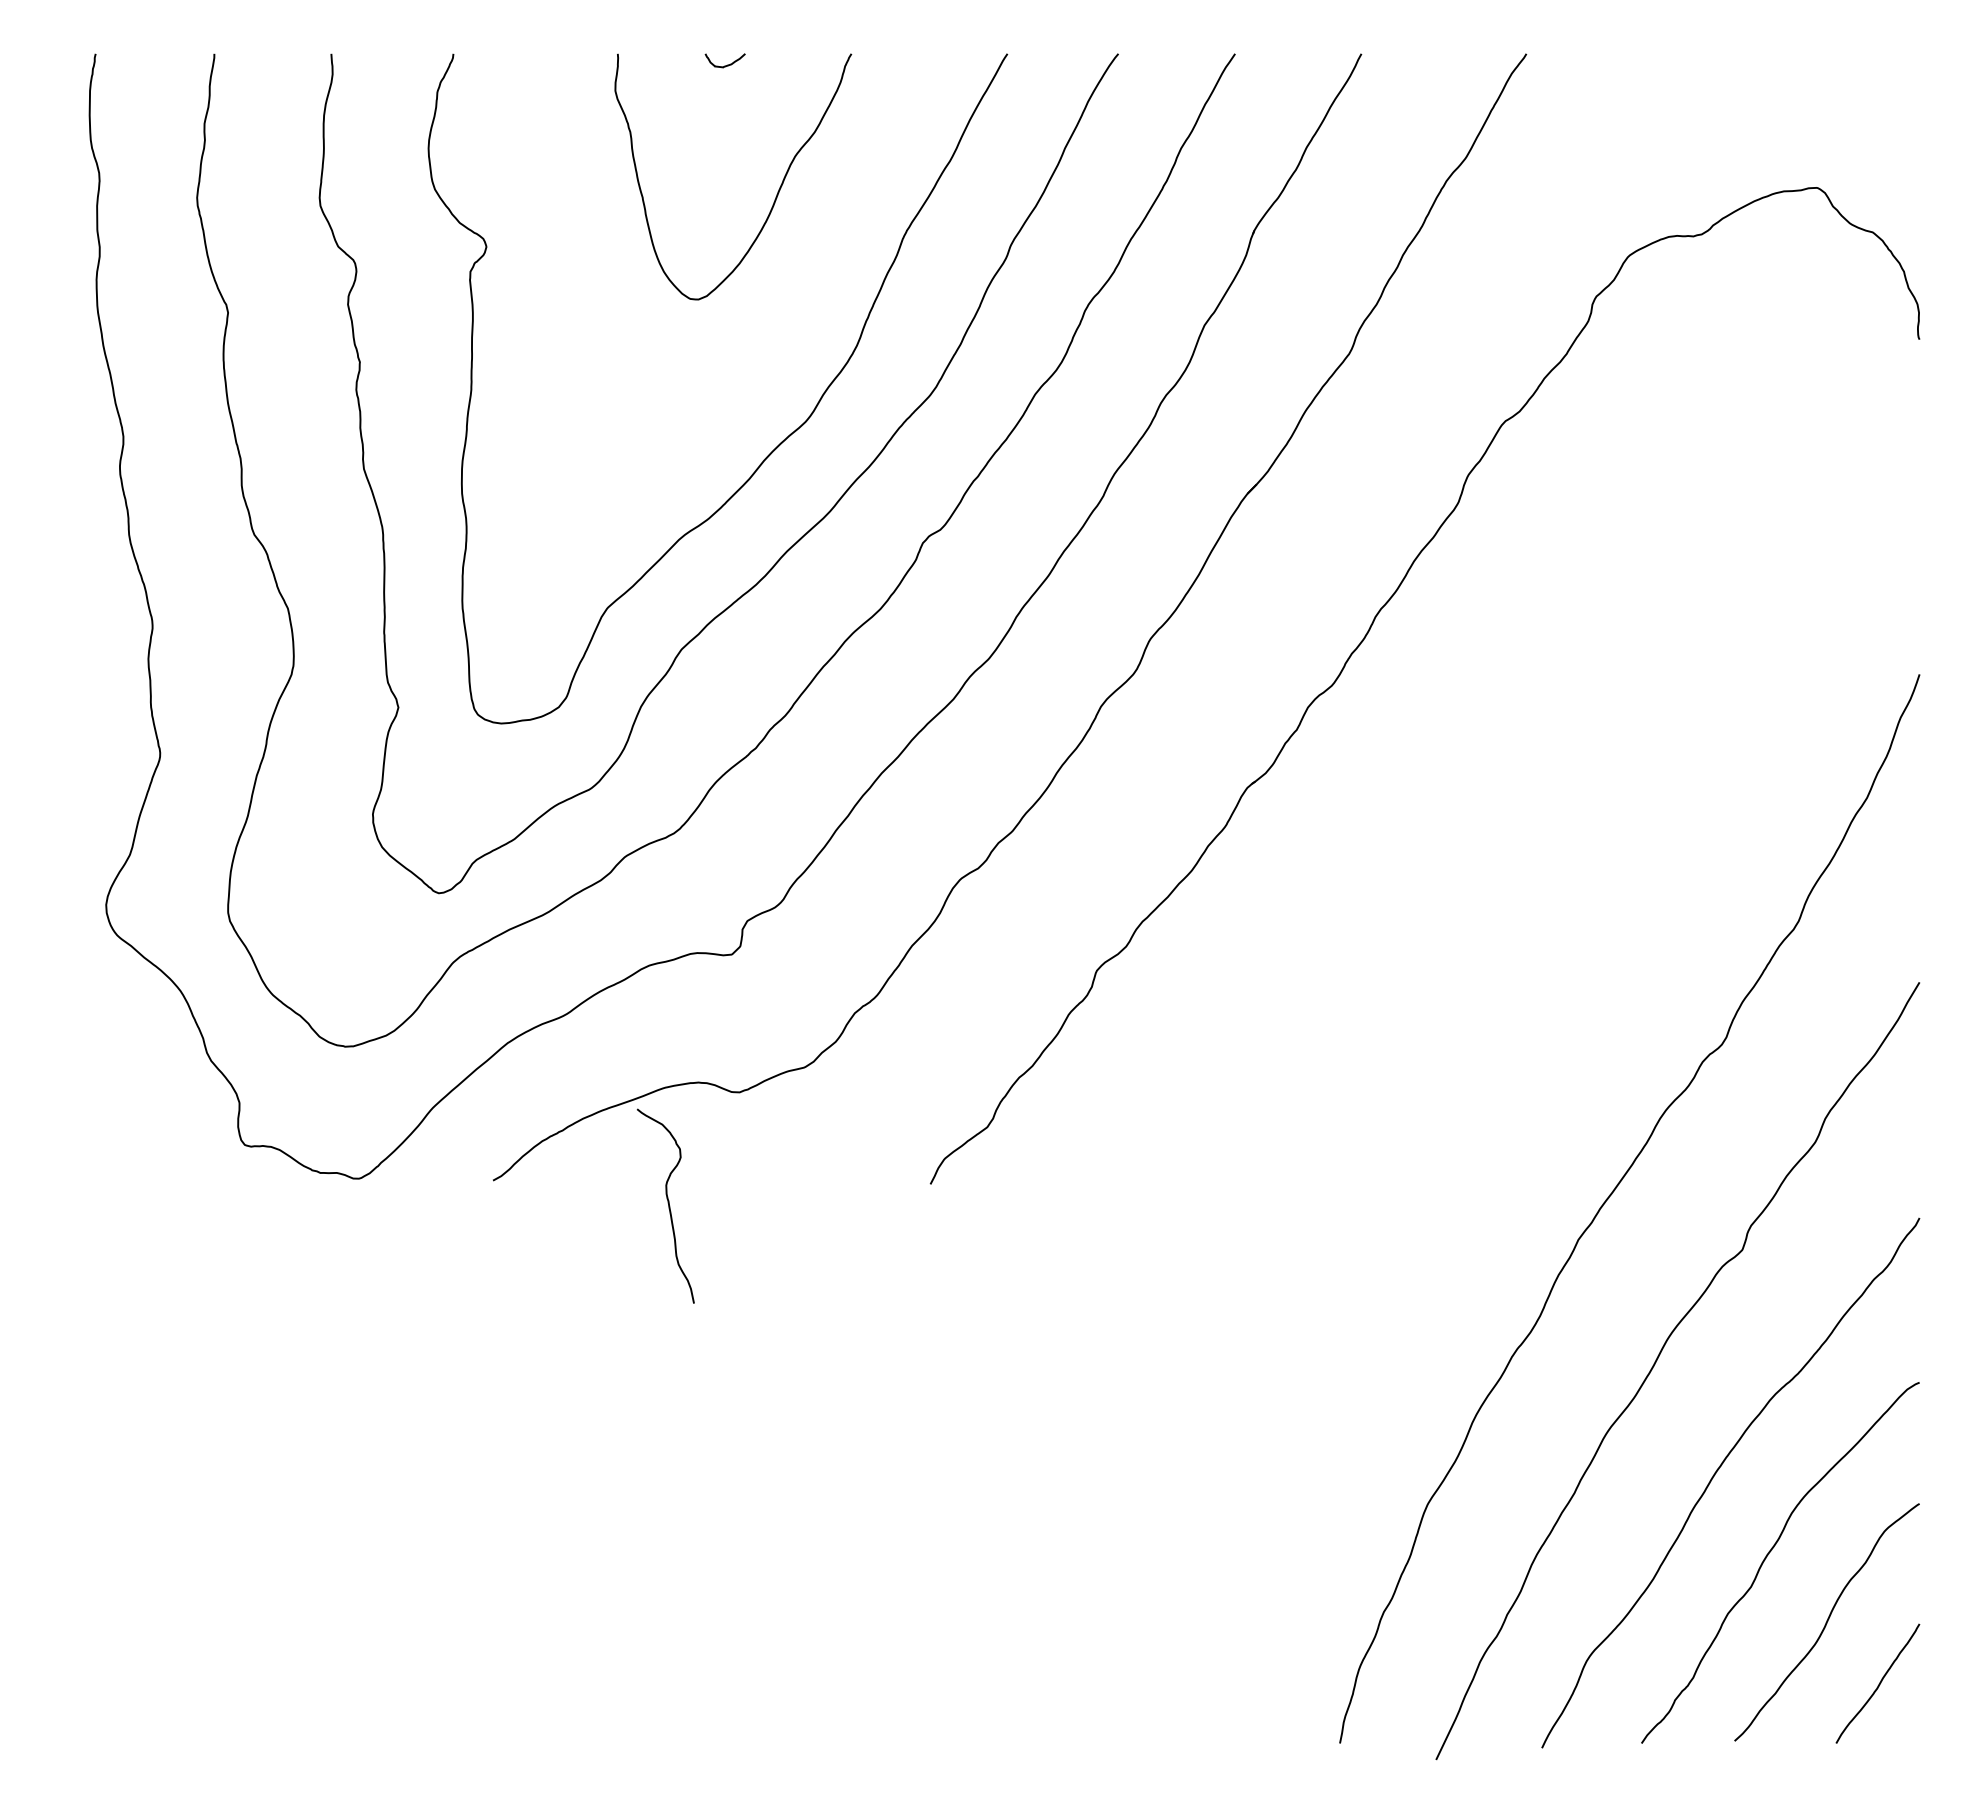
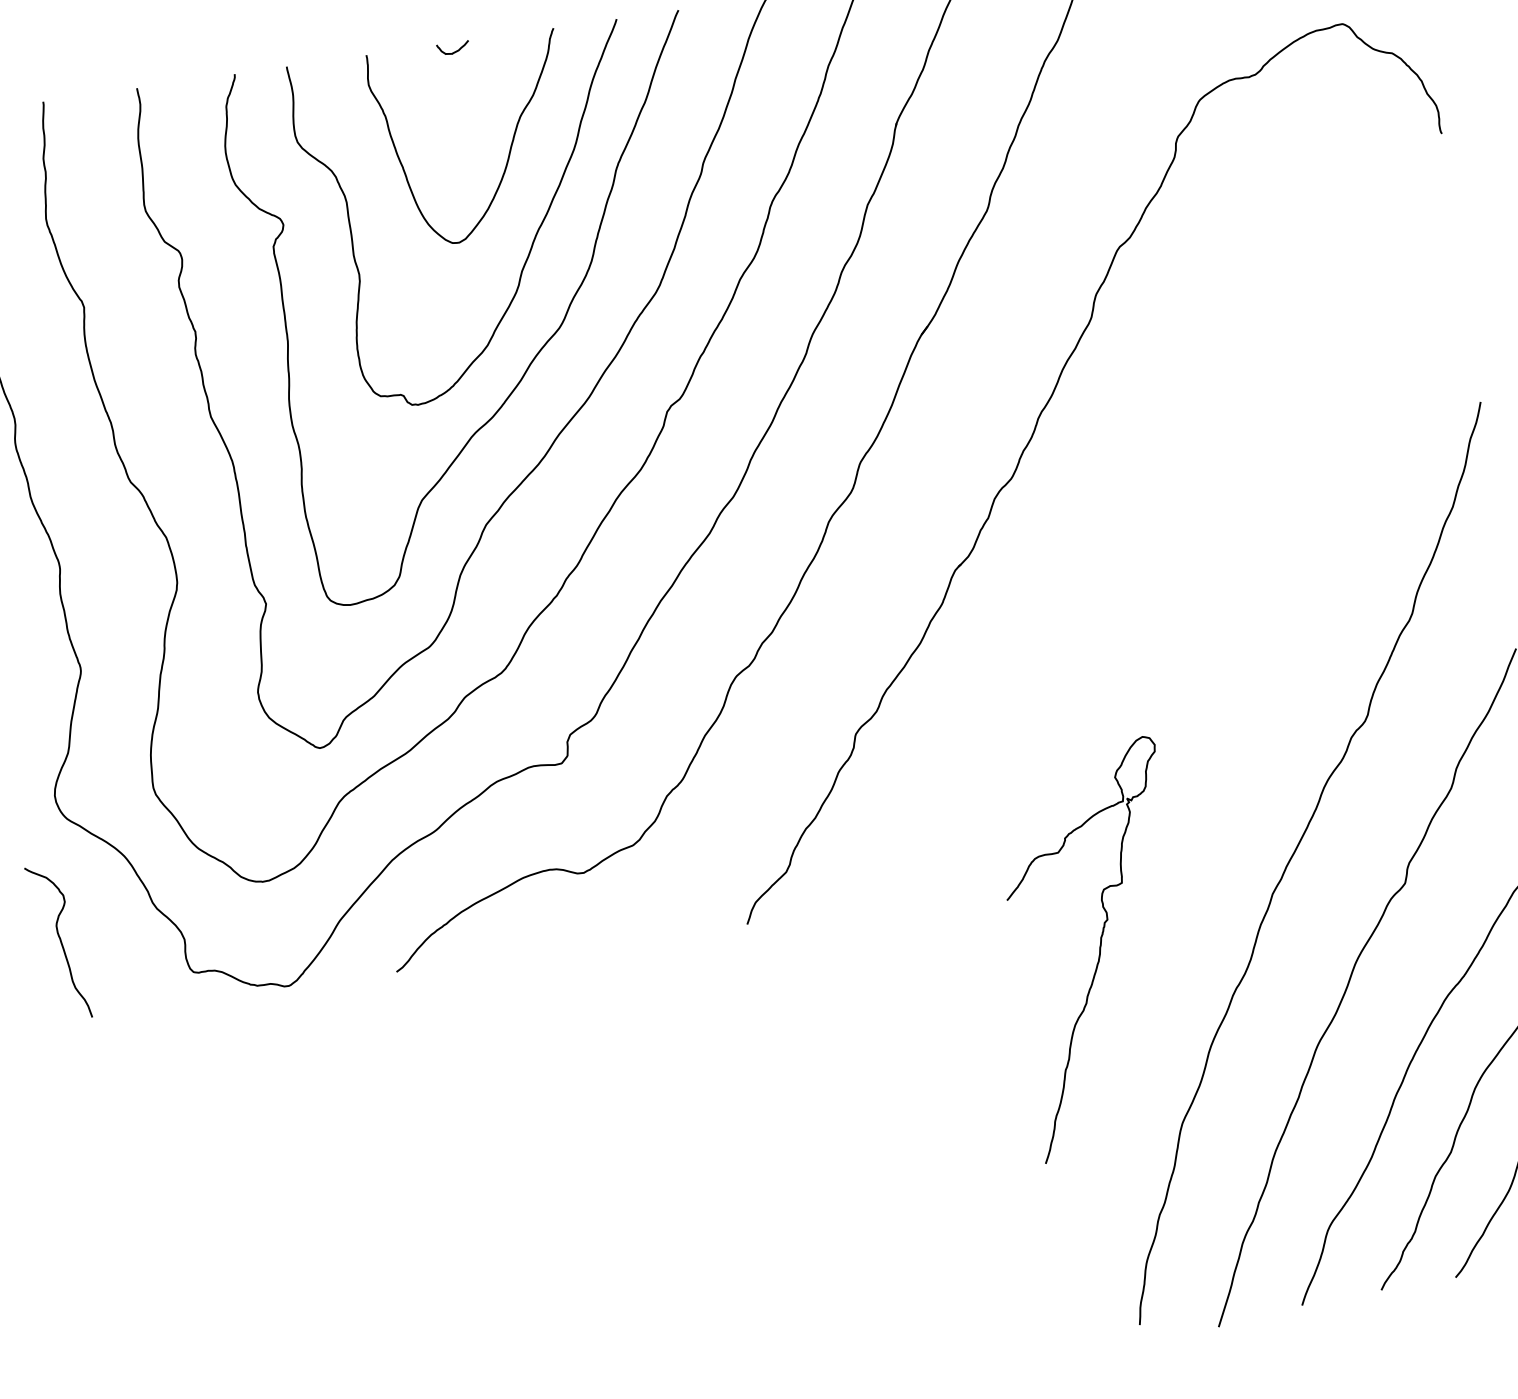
curve: (787, 312) -> (532, 242), added
curve: (667, 1203) -> (59, 940), moved
curve: (1356, 1276) -> (1099, 949), added

